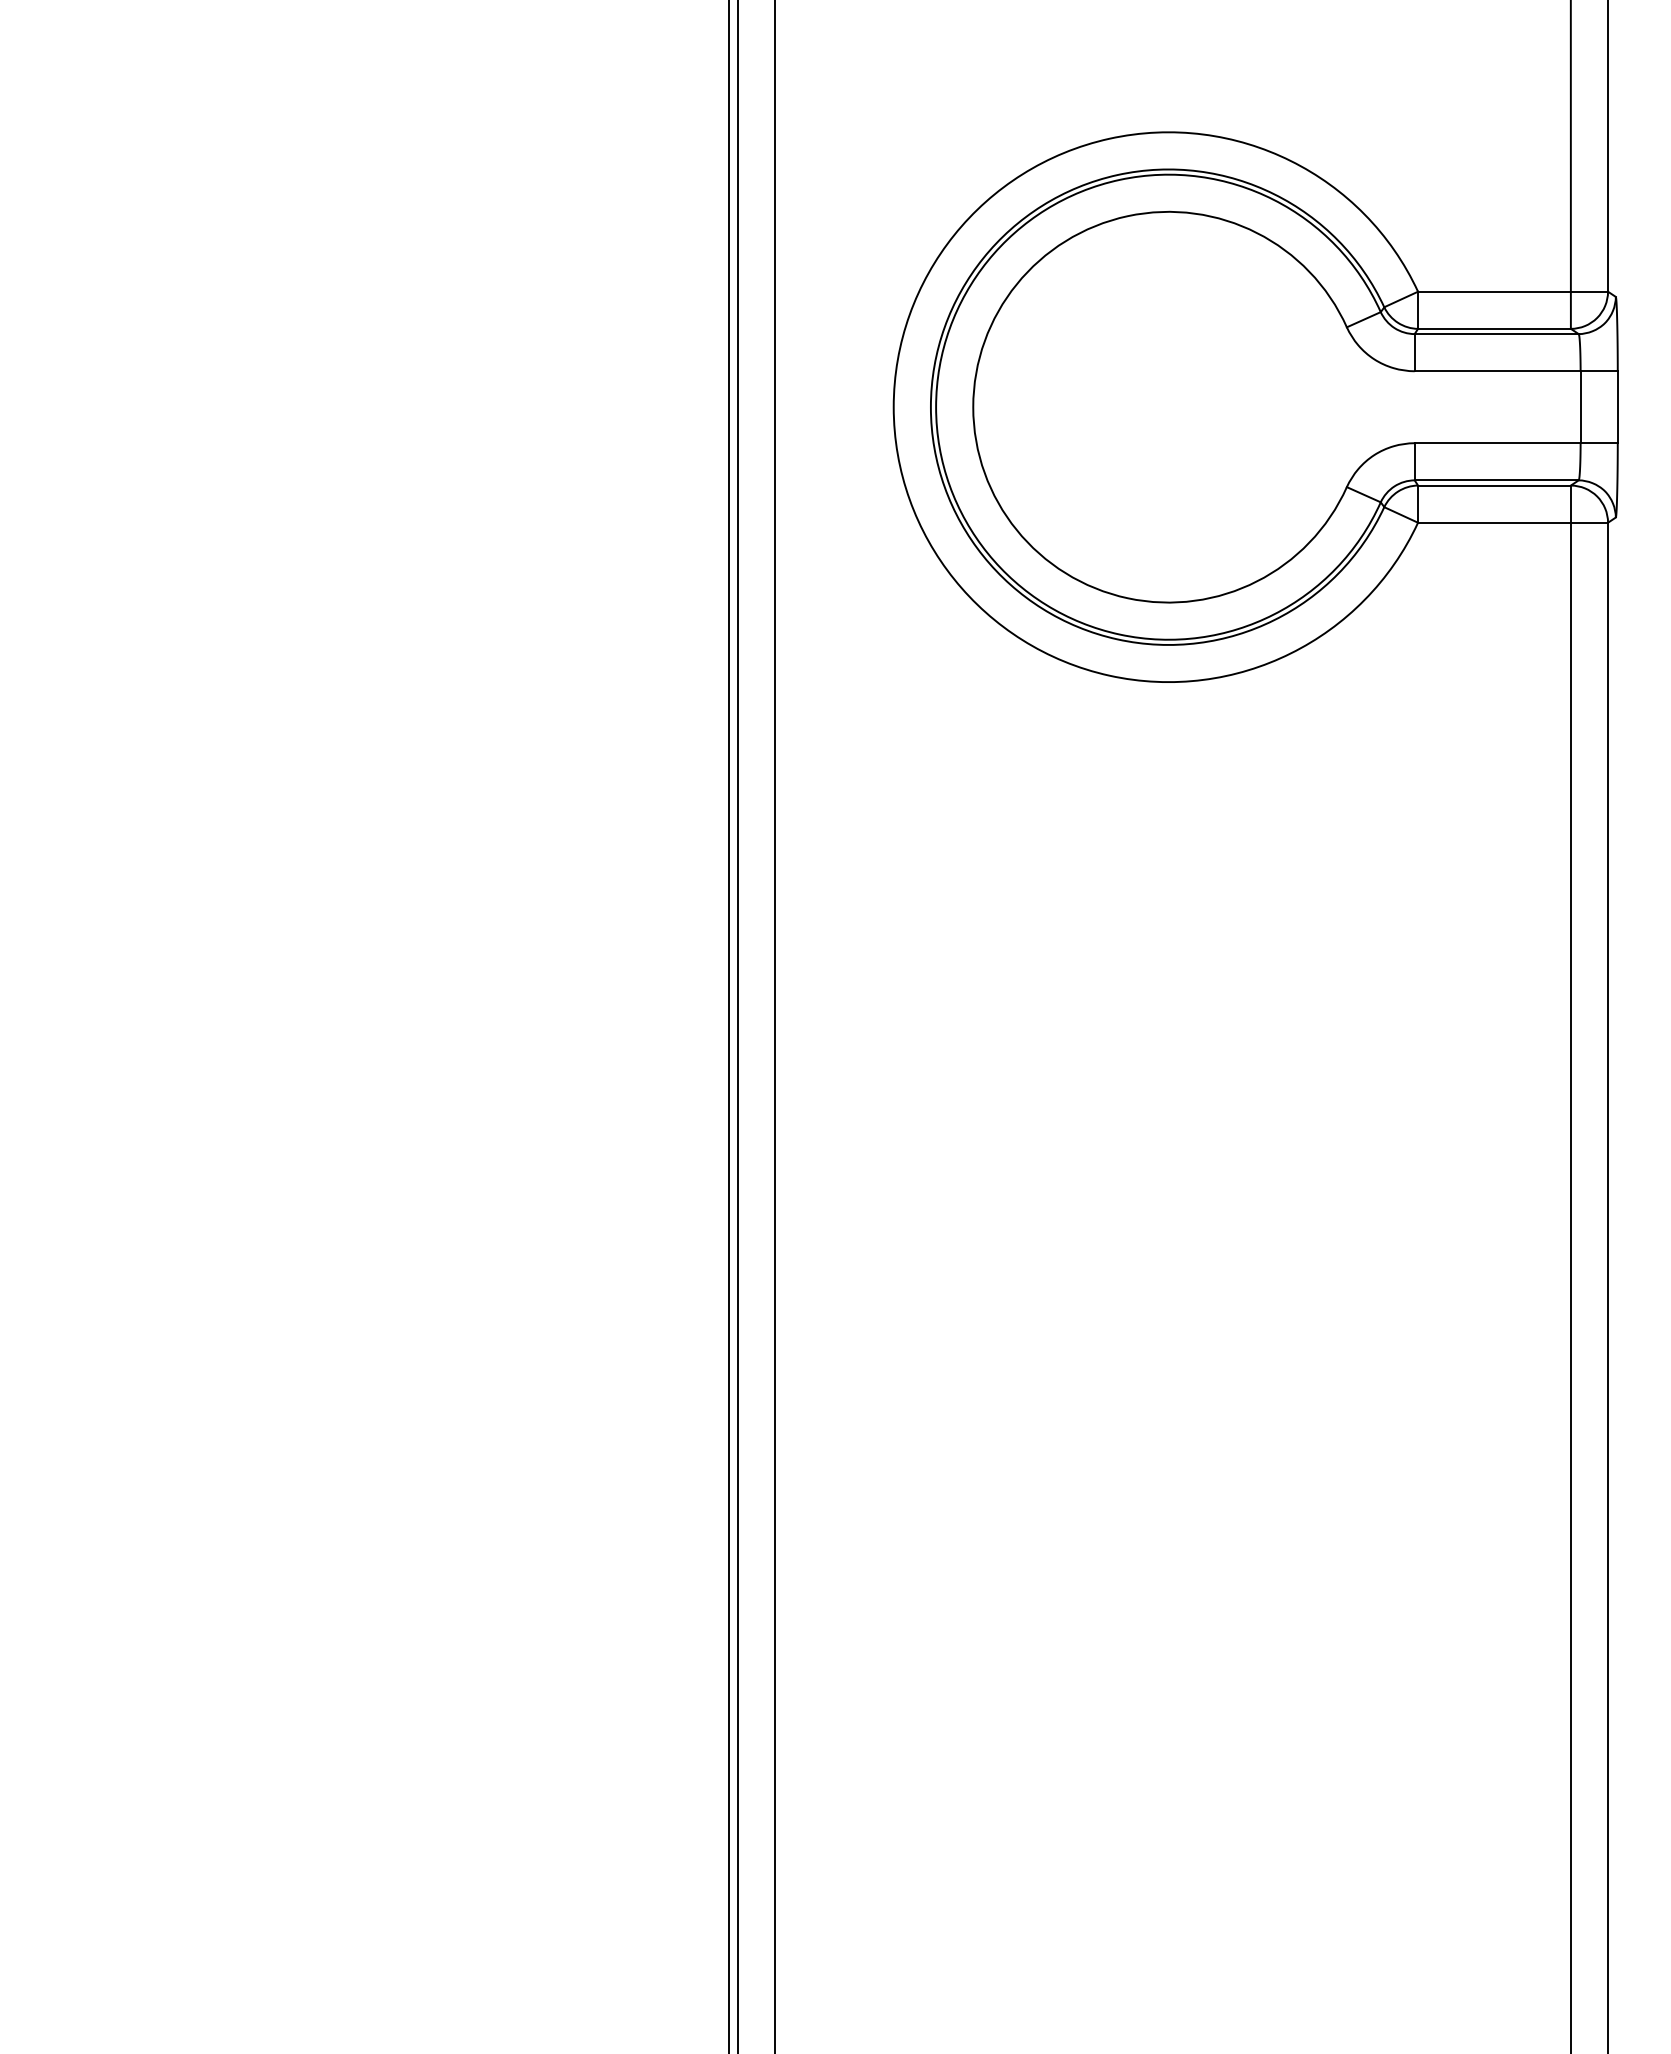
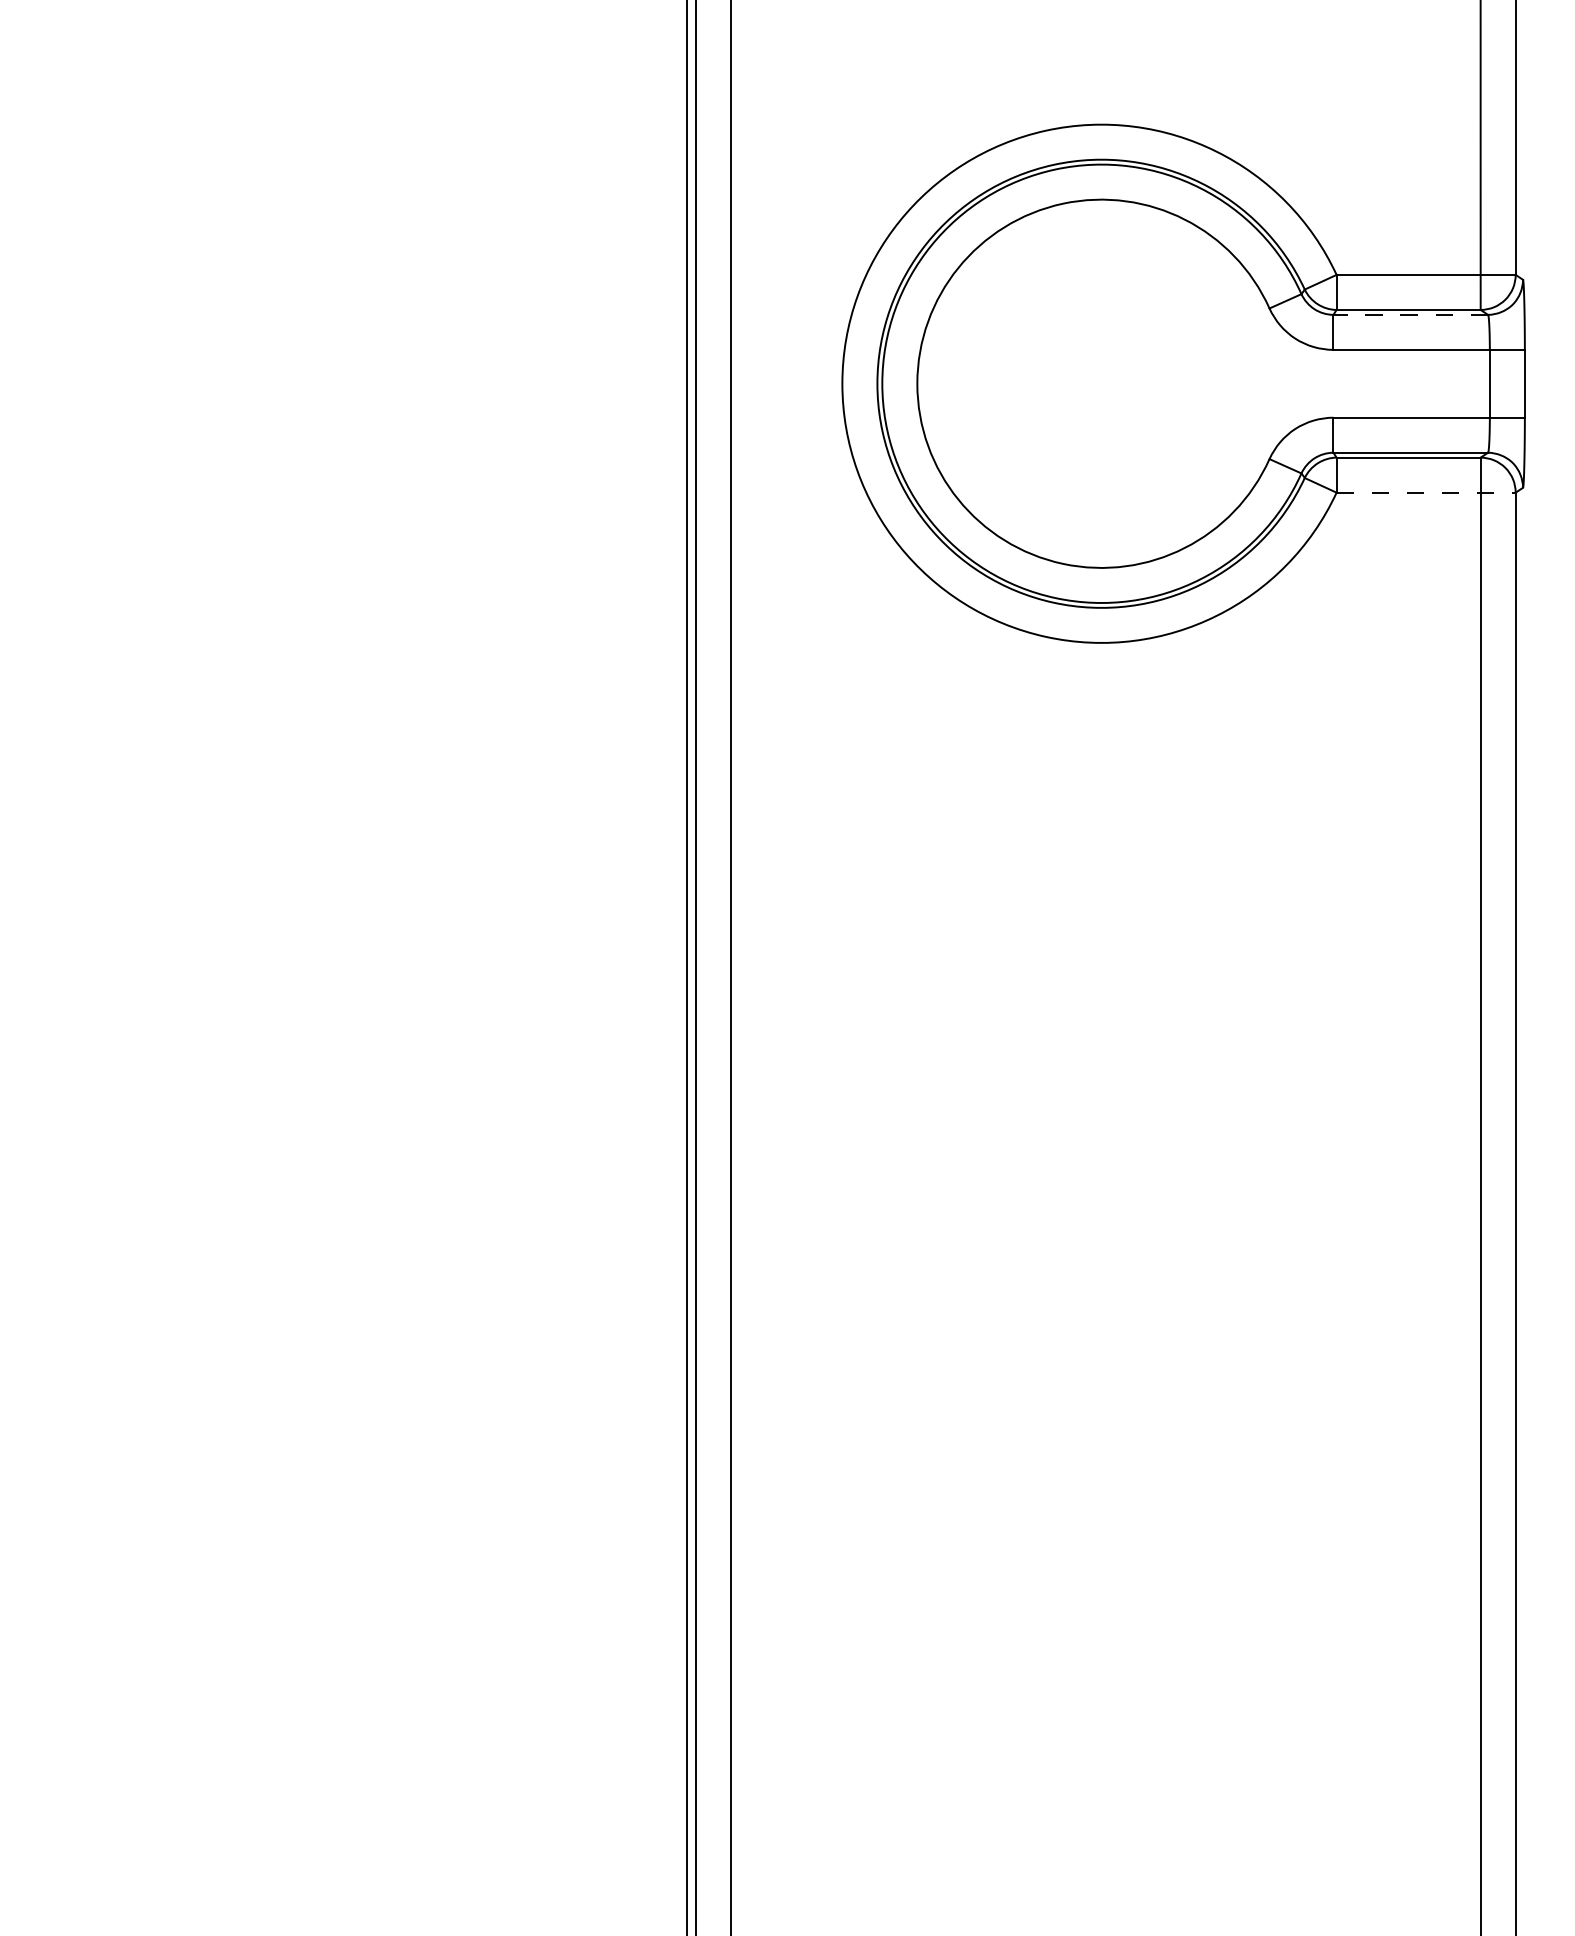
line: (1496, 334) -> (1410, 315), solid -> dashed
line: (1513, 522) -> (1426, 492), solid -> dashed

